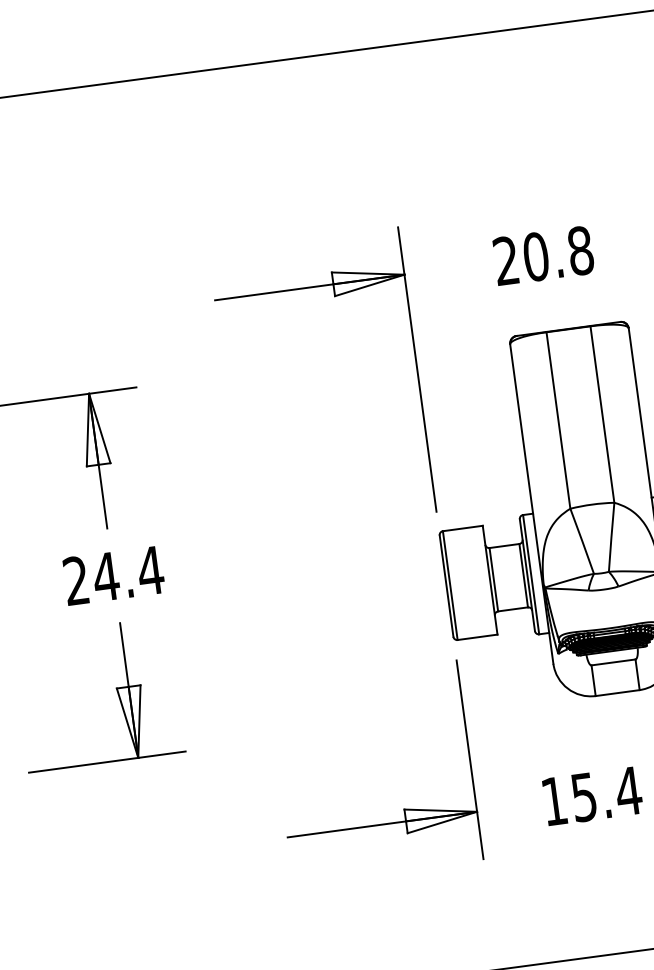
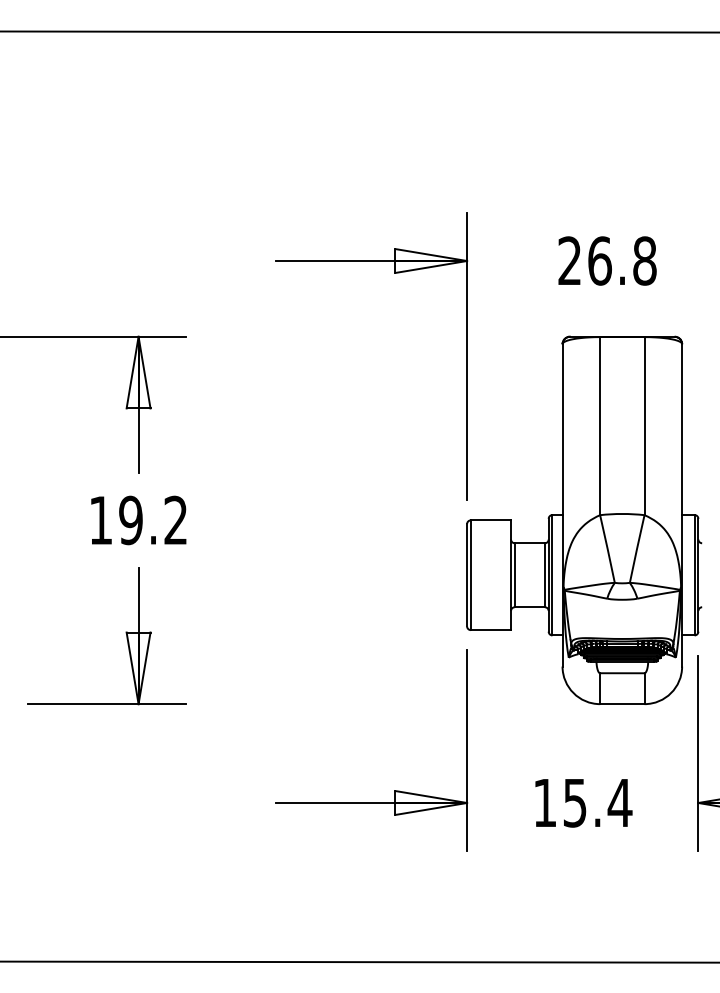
text: (535, 256) -> (599, 260), 20.8 -> 26.8
text: (113, 575) -> (138, 520), 24.4 -> 19.2

